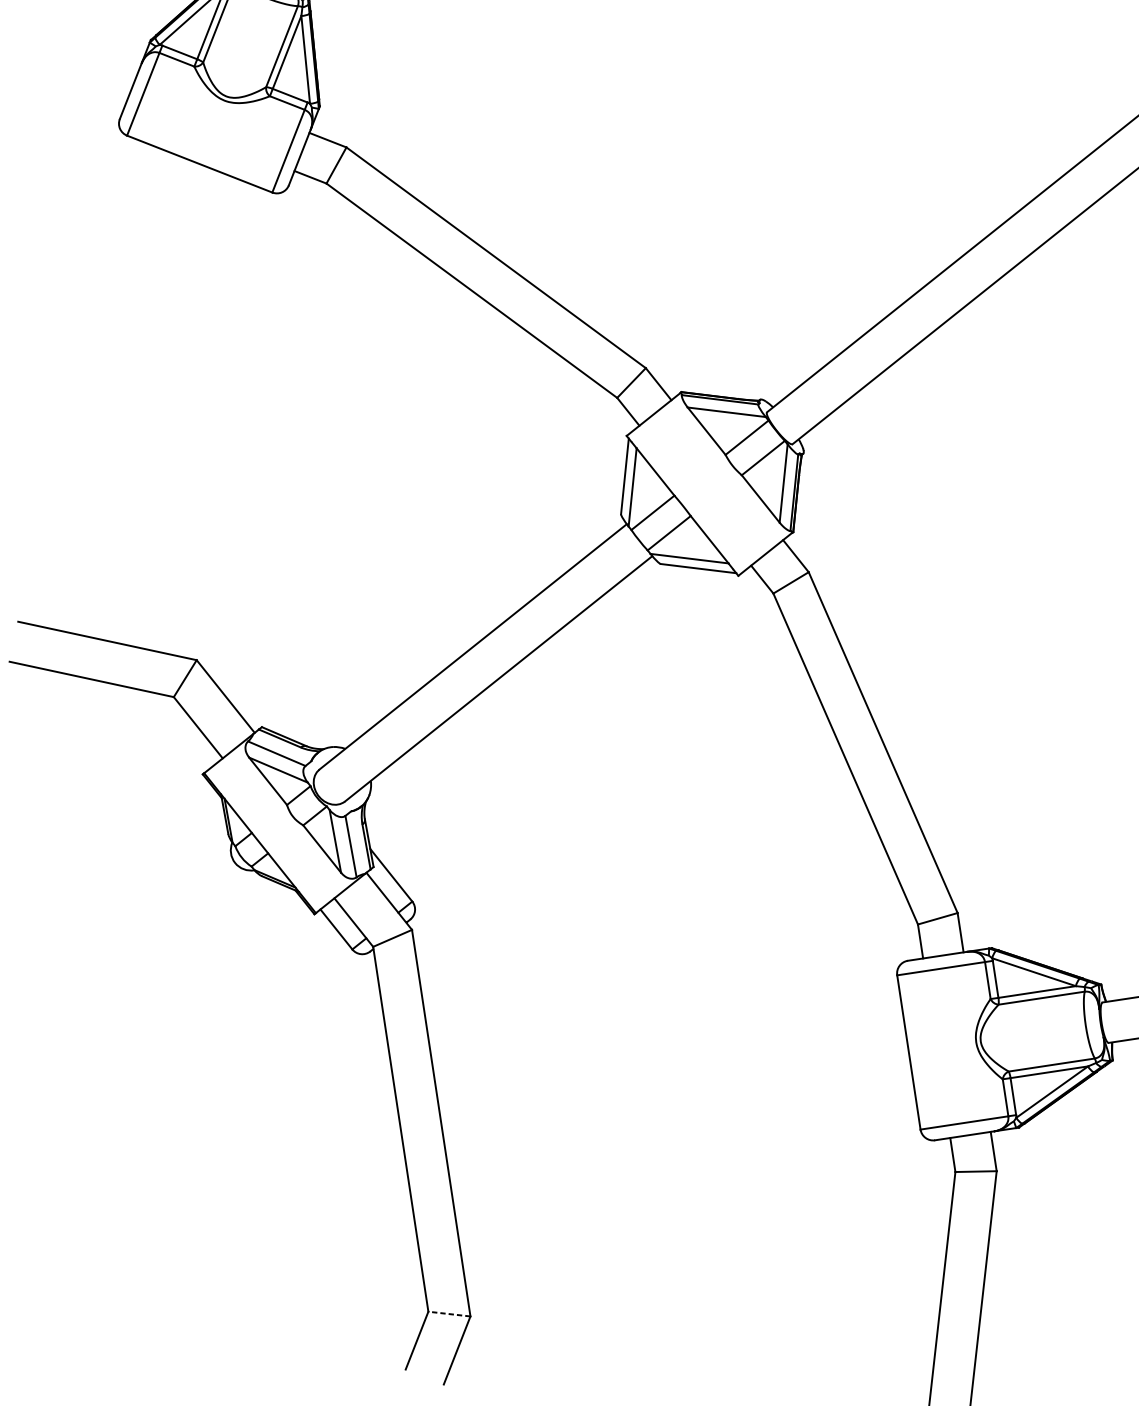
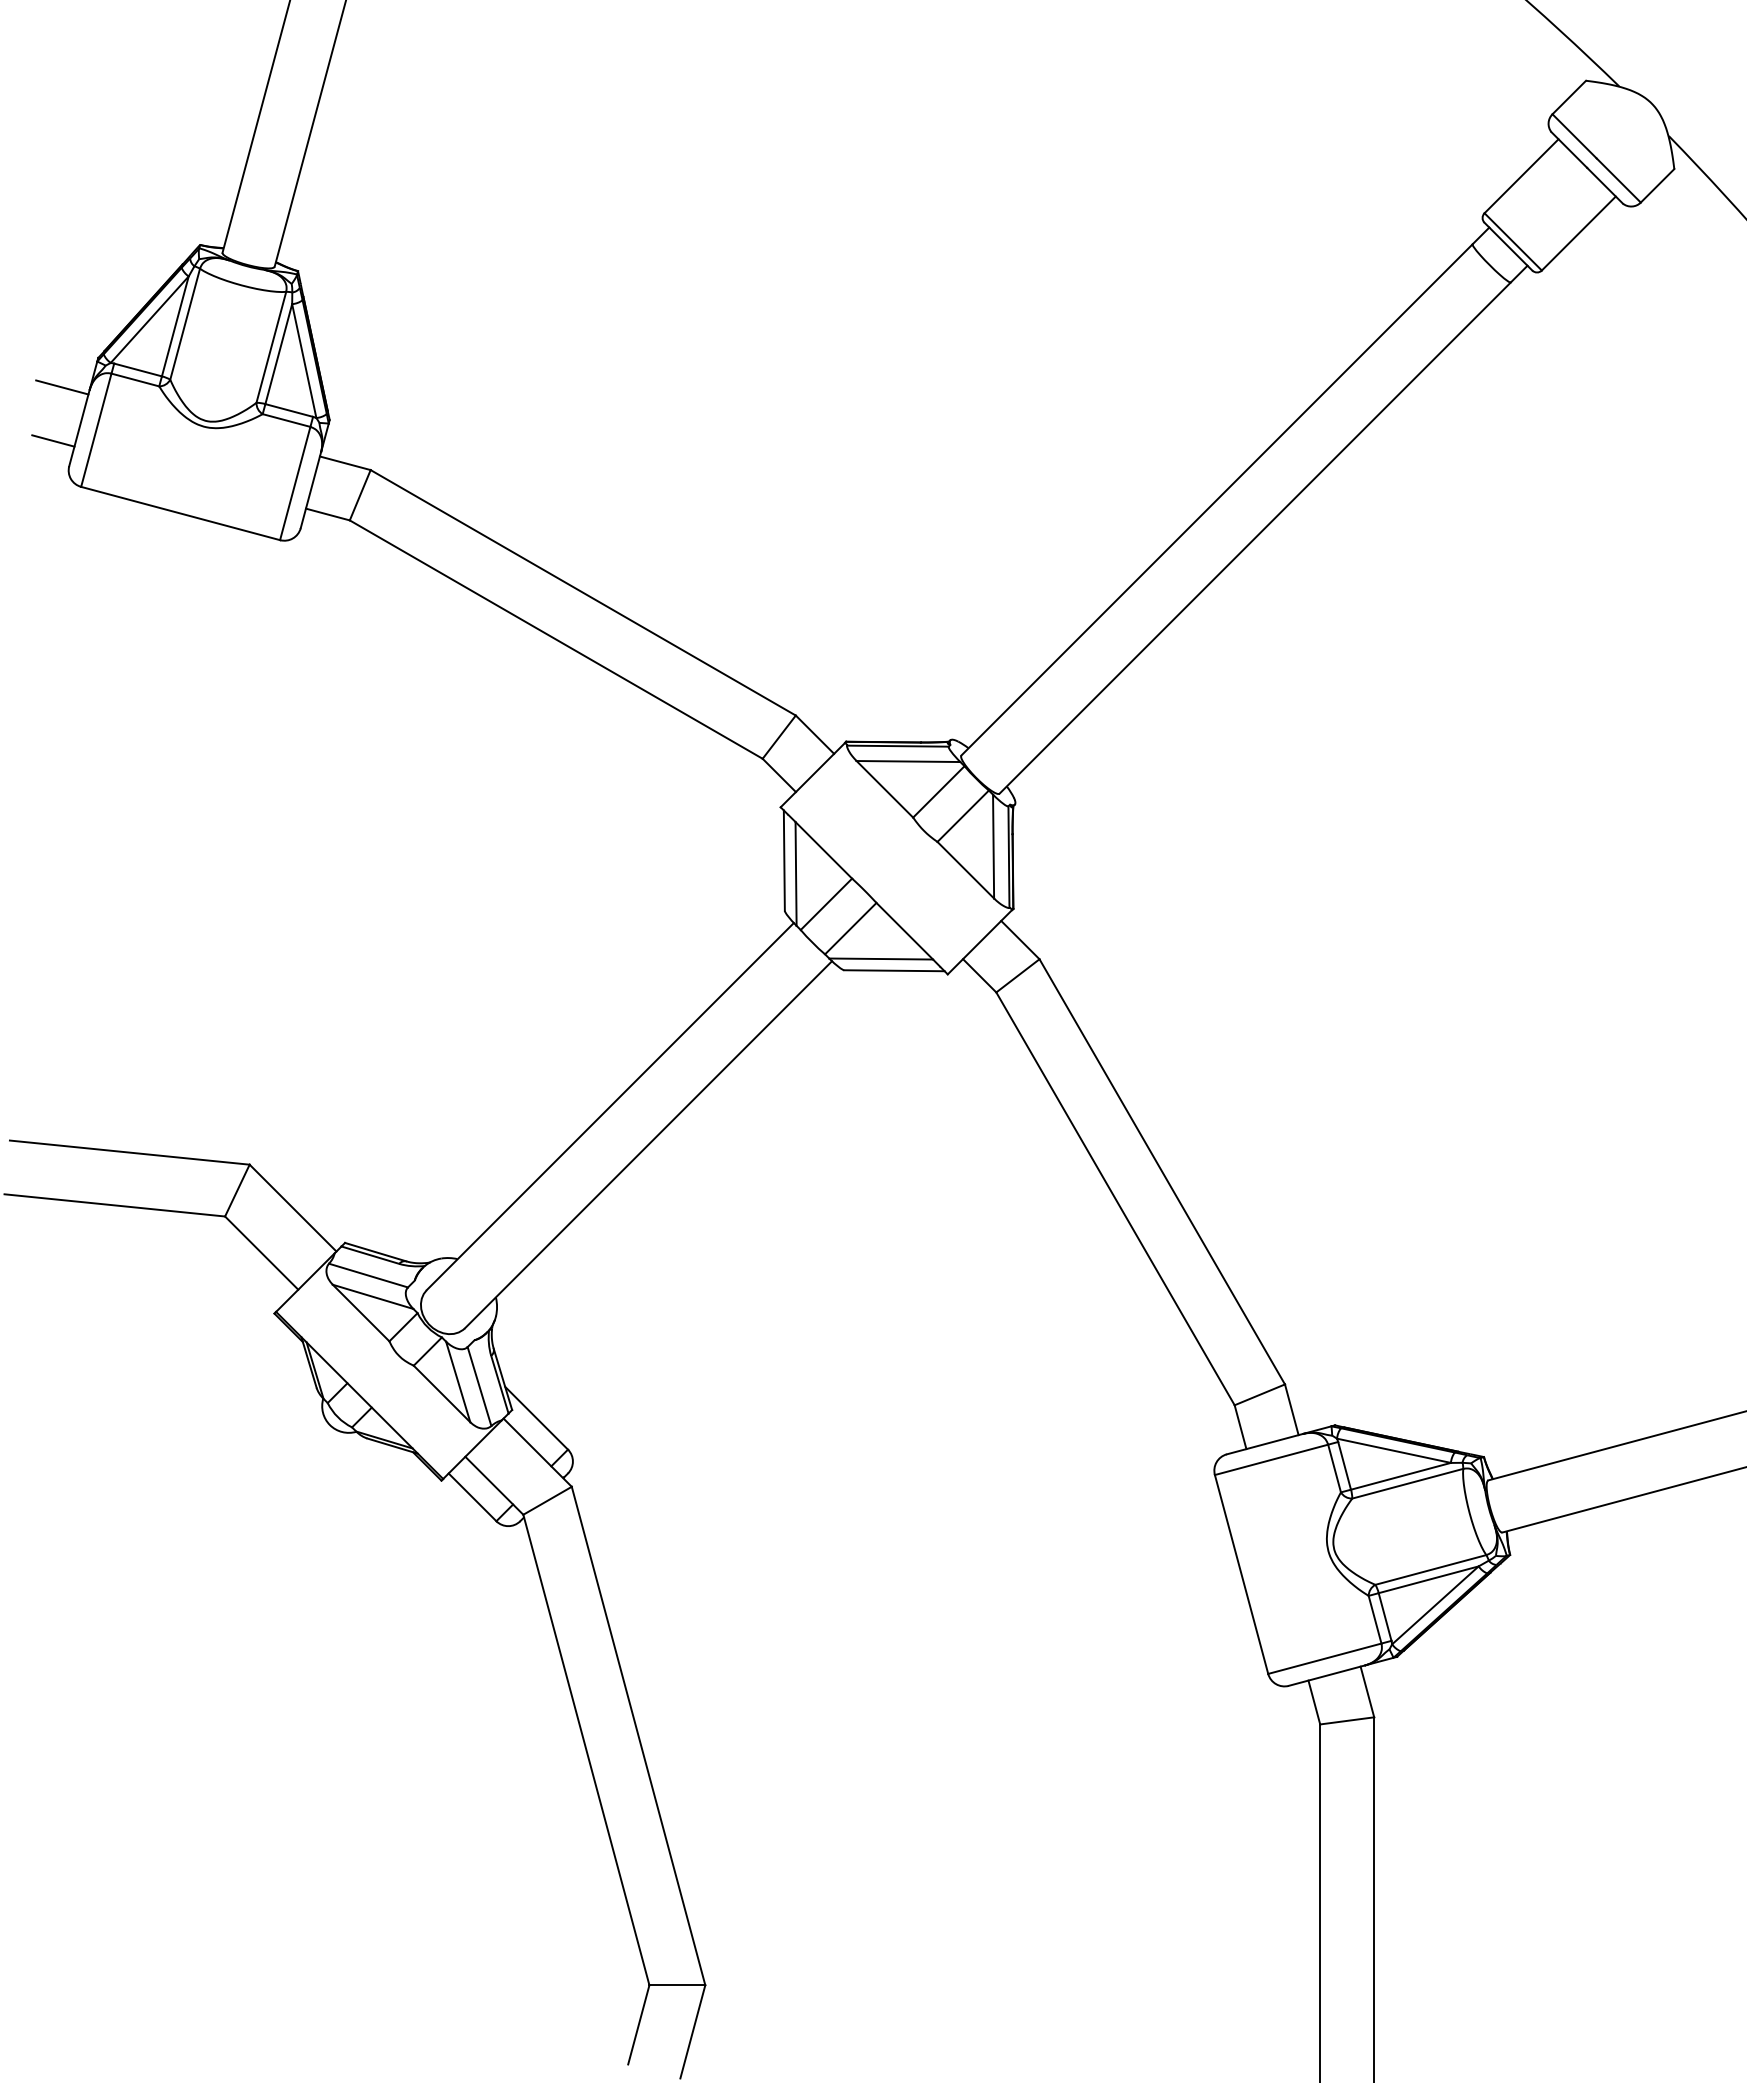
line: (121, 59) -> (62, 387), added
line: (110, 98) -> (53, 440), added
line: (449, 1314) -> (677, 1985), dashed -> solid

